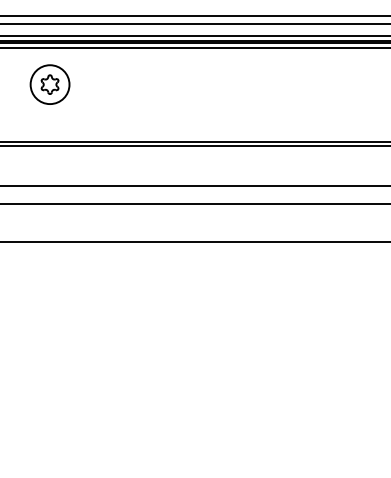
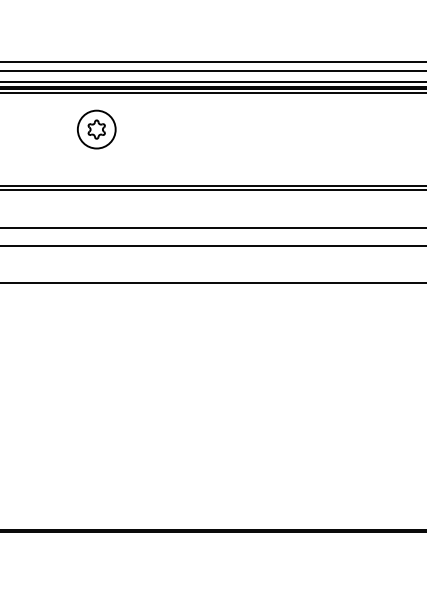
part: (49, 84) -> (96, 129), moved

